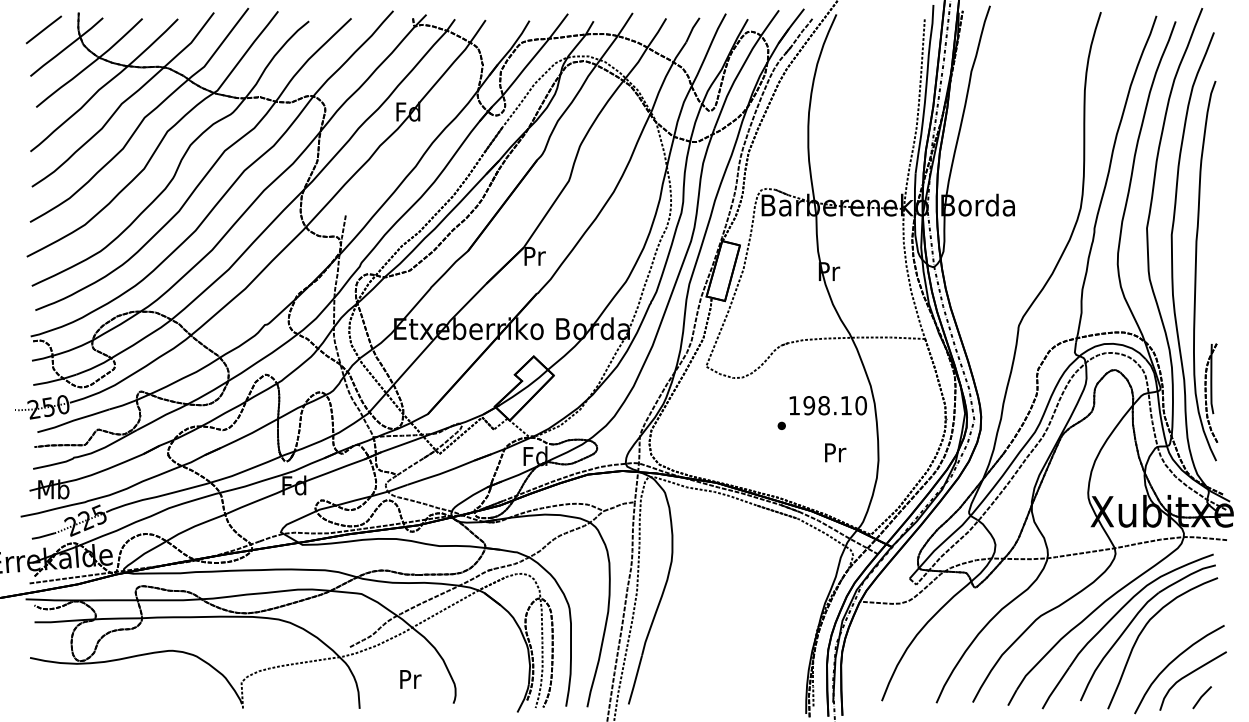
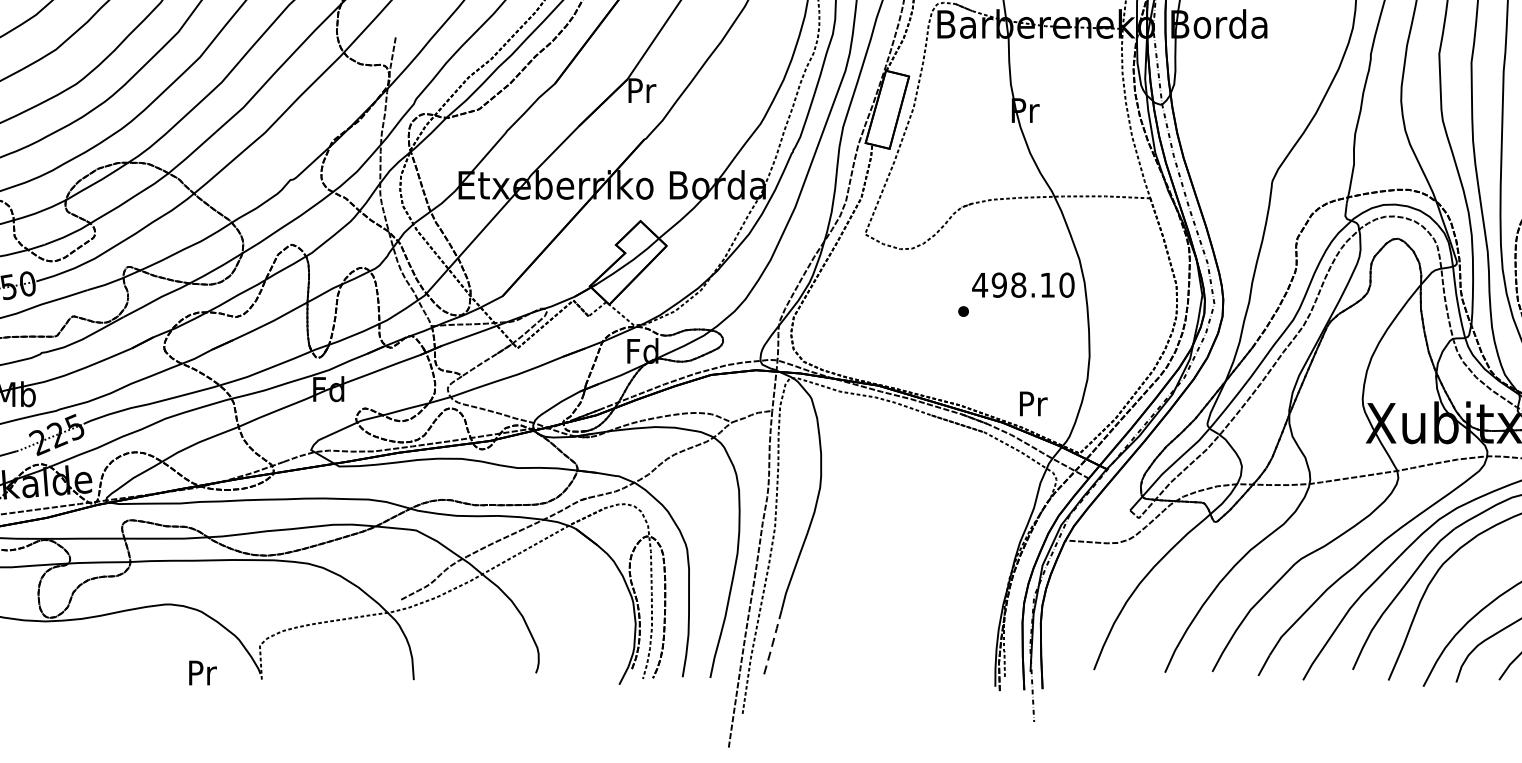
text: (794, 405) -> (980, 284), 198.10 -> 498.10
text: (835, 452) -> (1033, 403), moved
text: (410, 679) -> (202, 673), moved
line: (635, 679) -> (773, 641), solid -> dashed

